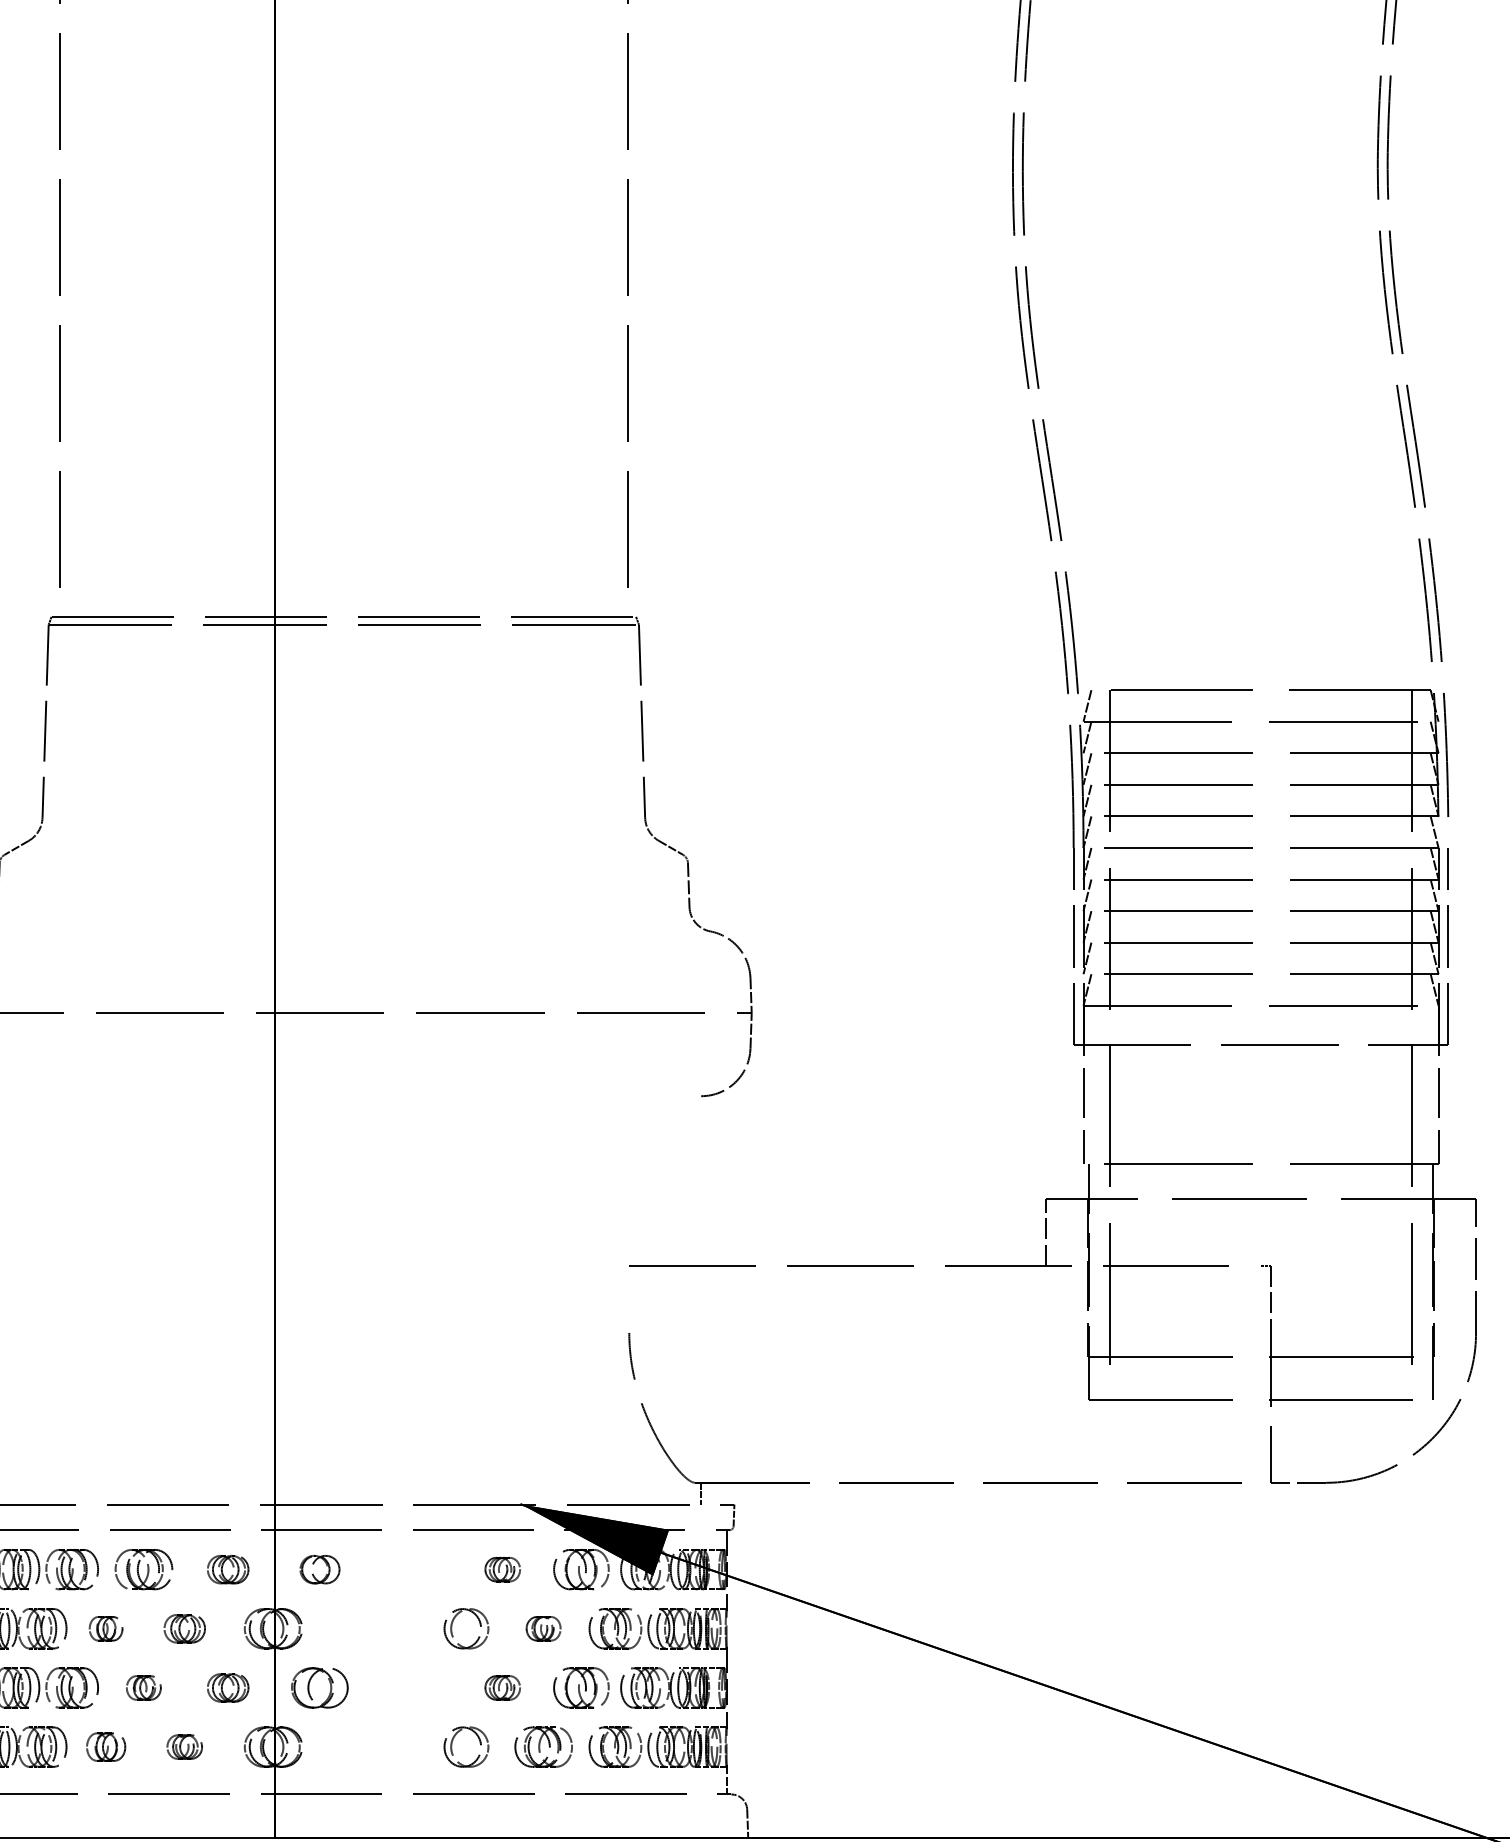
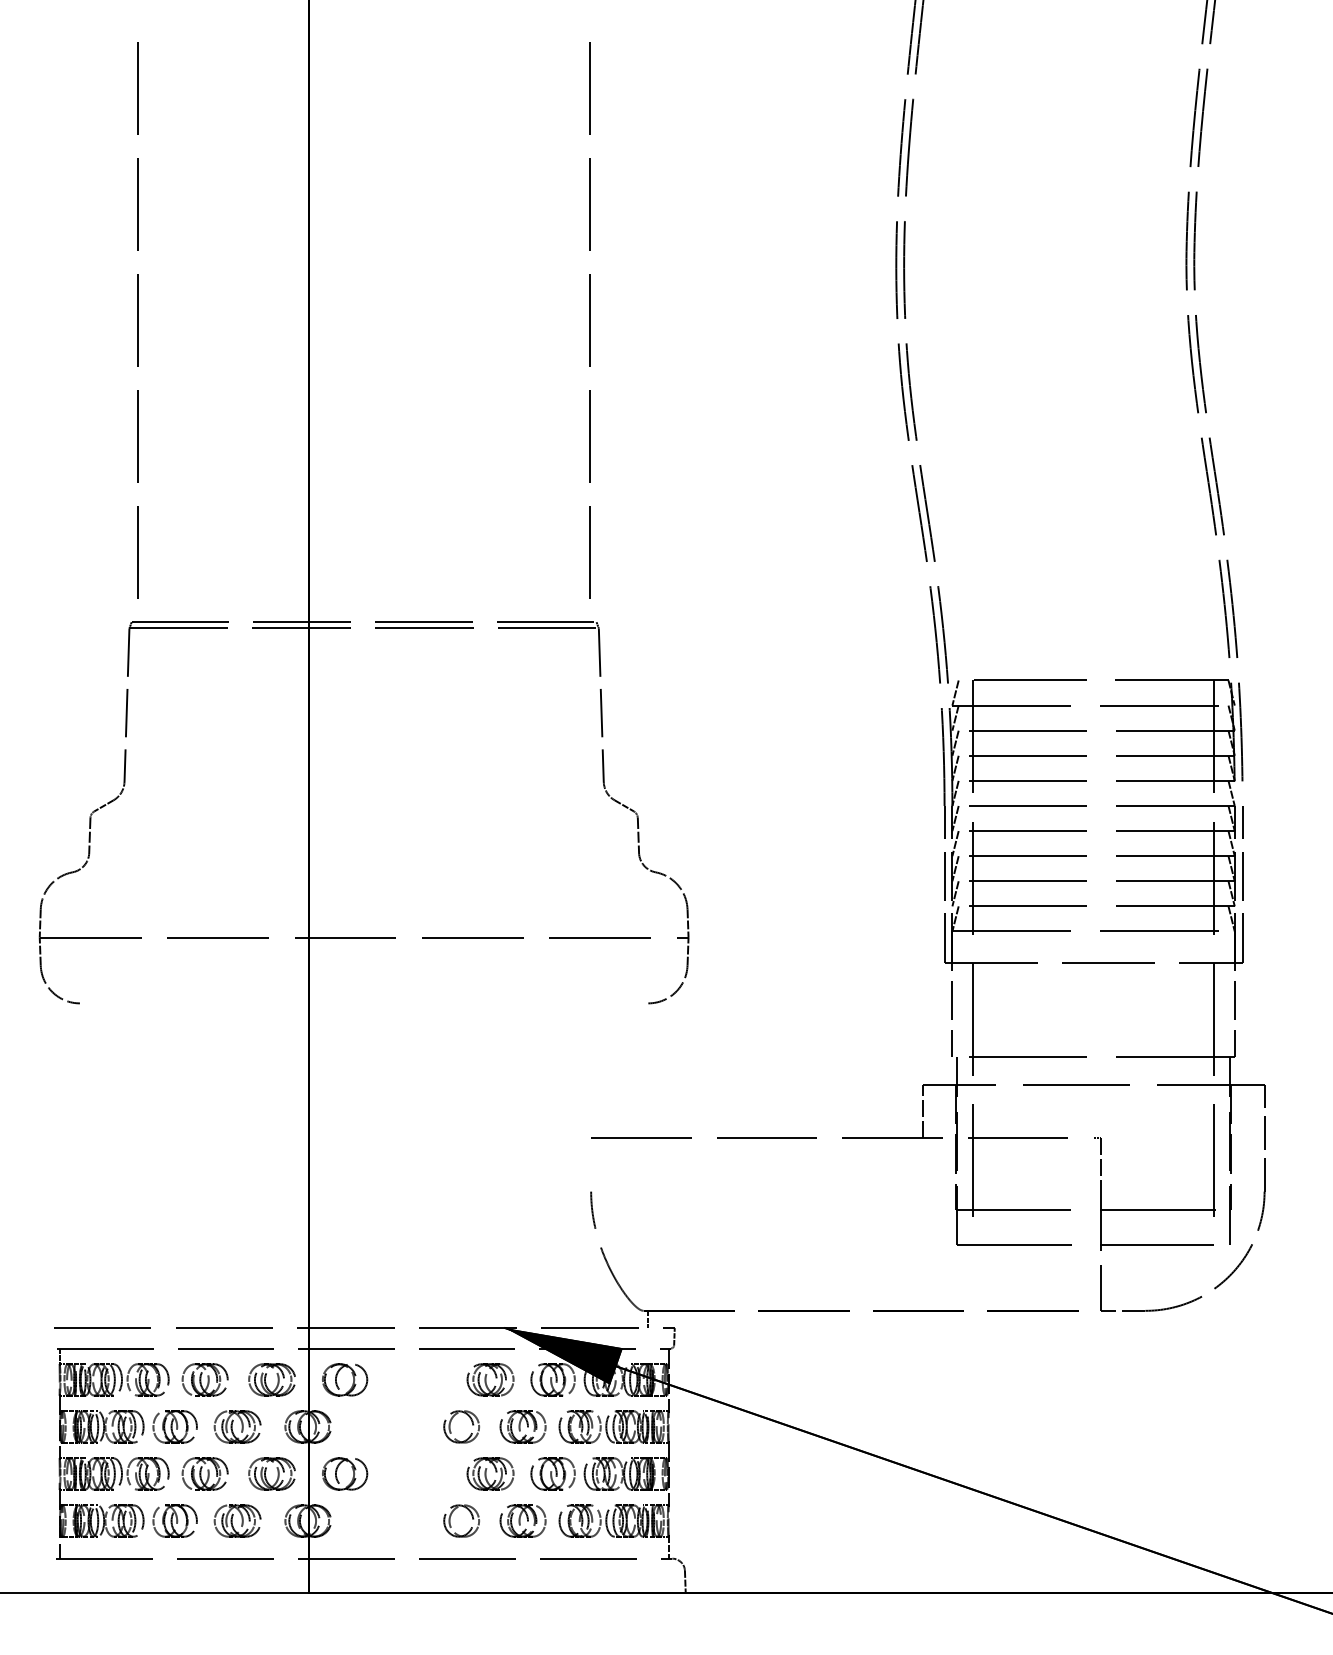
part: (227, 1569) -> (271, 1379), size x1.43
part: (320, 1569) -> (345, 1379), size x1.43
part: (502, 1569) -> (490, 1379), size x1.67
part: (105, 1628) -> (174, 1426), size x1.67
part: (184, 1628) -> (237, 1426), size x1.43
part: (542, 1628) -> (522, 1426), size x1.67
part: (143, 1687) -> (204, 1473), size x1.67
part: (227, 1687) -> (271, 1473), size x1.43
part: (502, 1687) -> (490, 1473), size x1.67
part: (105, 1746) -> (174, 1520), size x1.43
part: (184, 1746) -> (237, 1520), size x1.67

